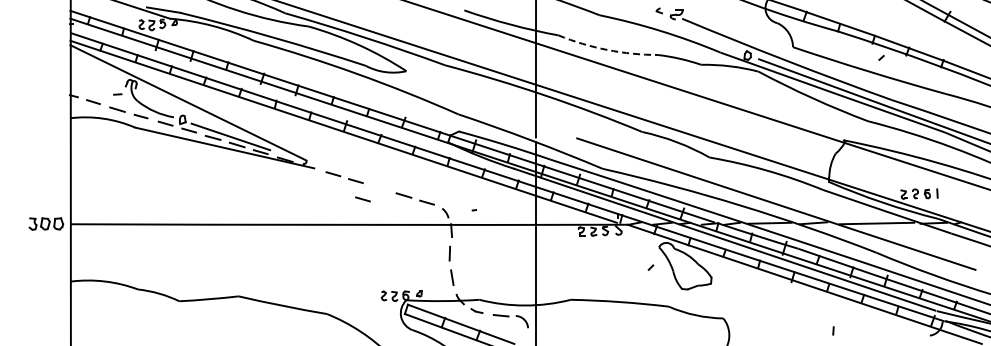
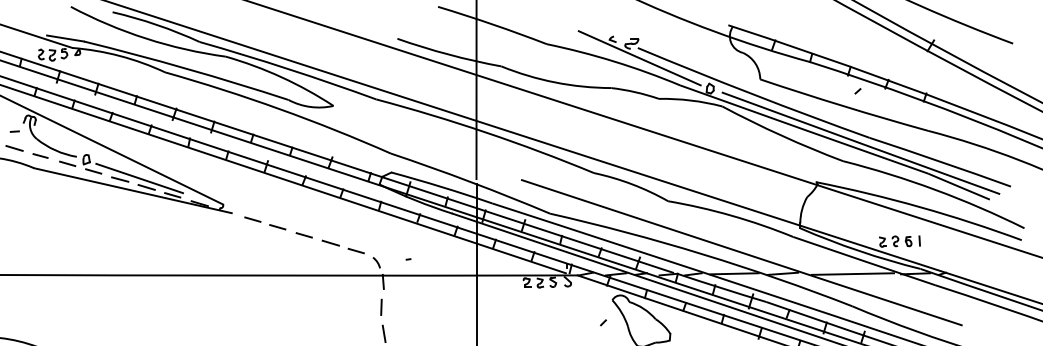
line: (683, 27) -> (639, 57), added
arc: (607, 49) -> (555, 81), dashed -> solid
line: (362, 199) -> (303, 235), moved

